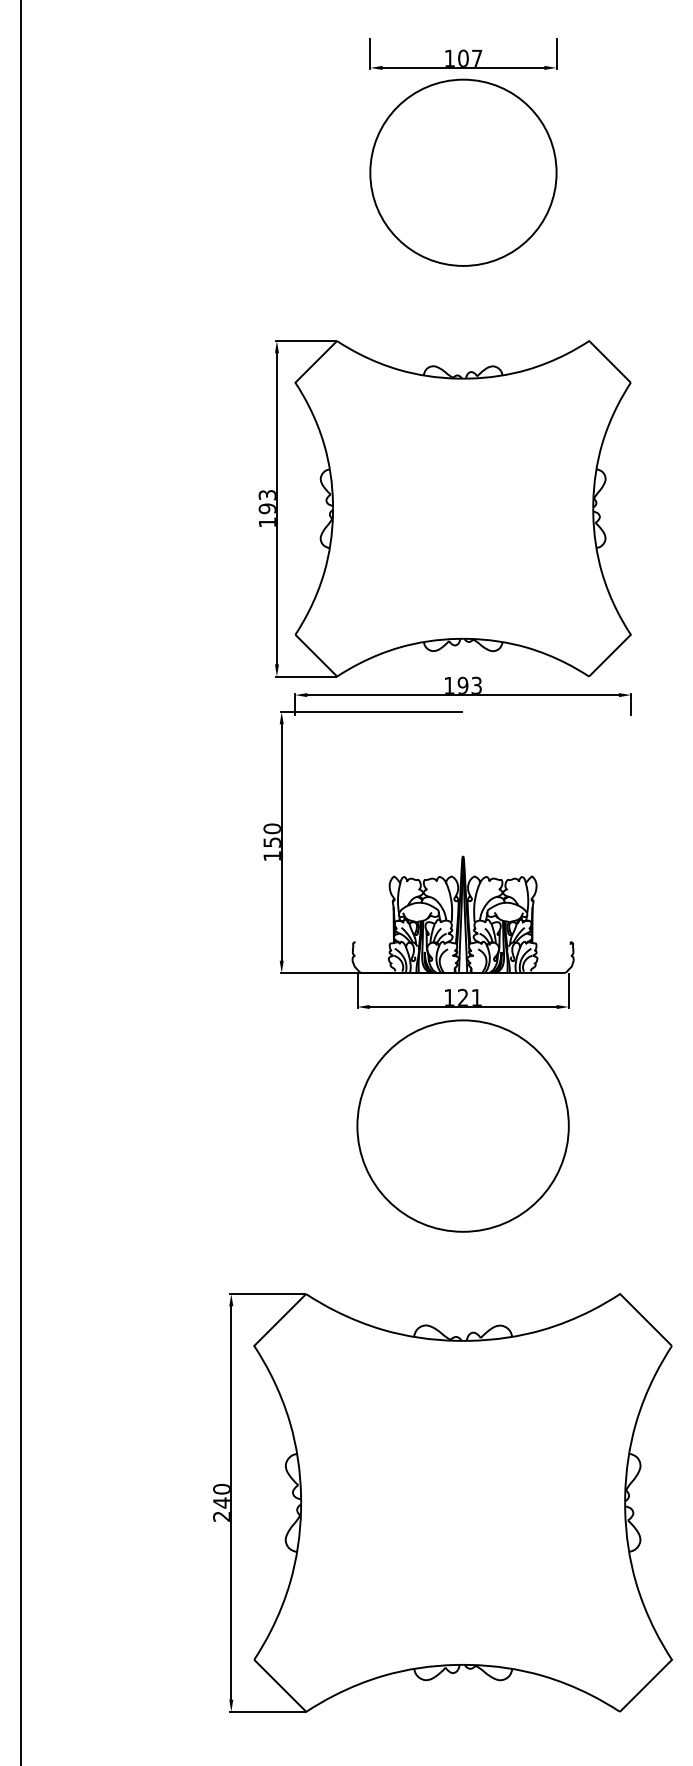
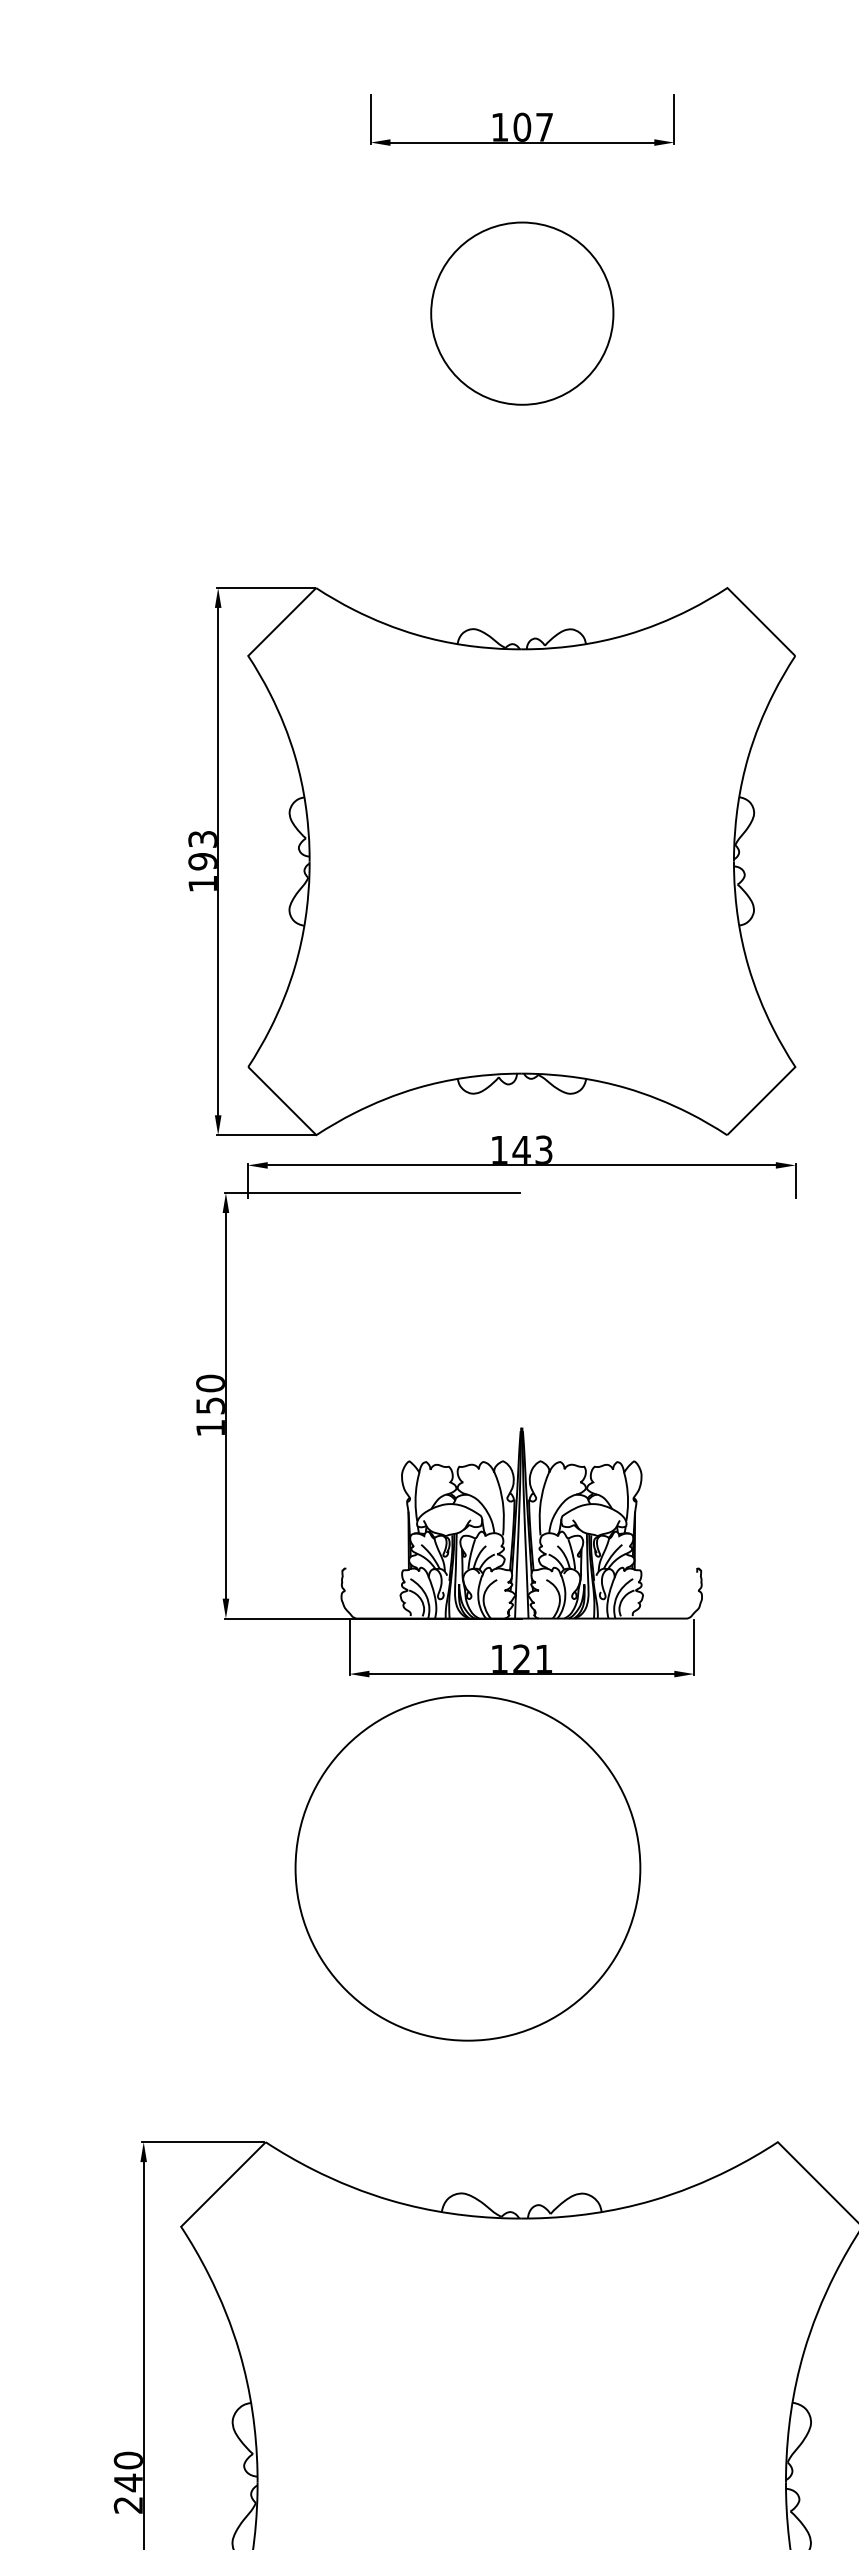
circle: (463, 172) -> (522, 313), size x0.6
text: (462, 684) -> (520, 1148), 193 -> 143
circle: (462, 1125) -> (466, 1867), moved

